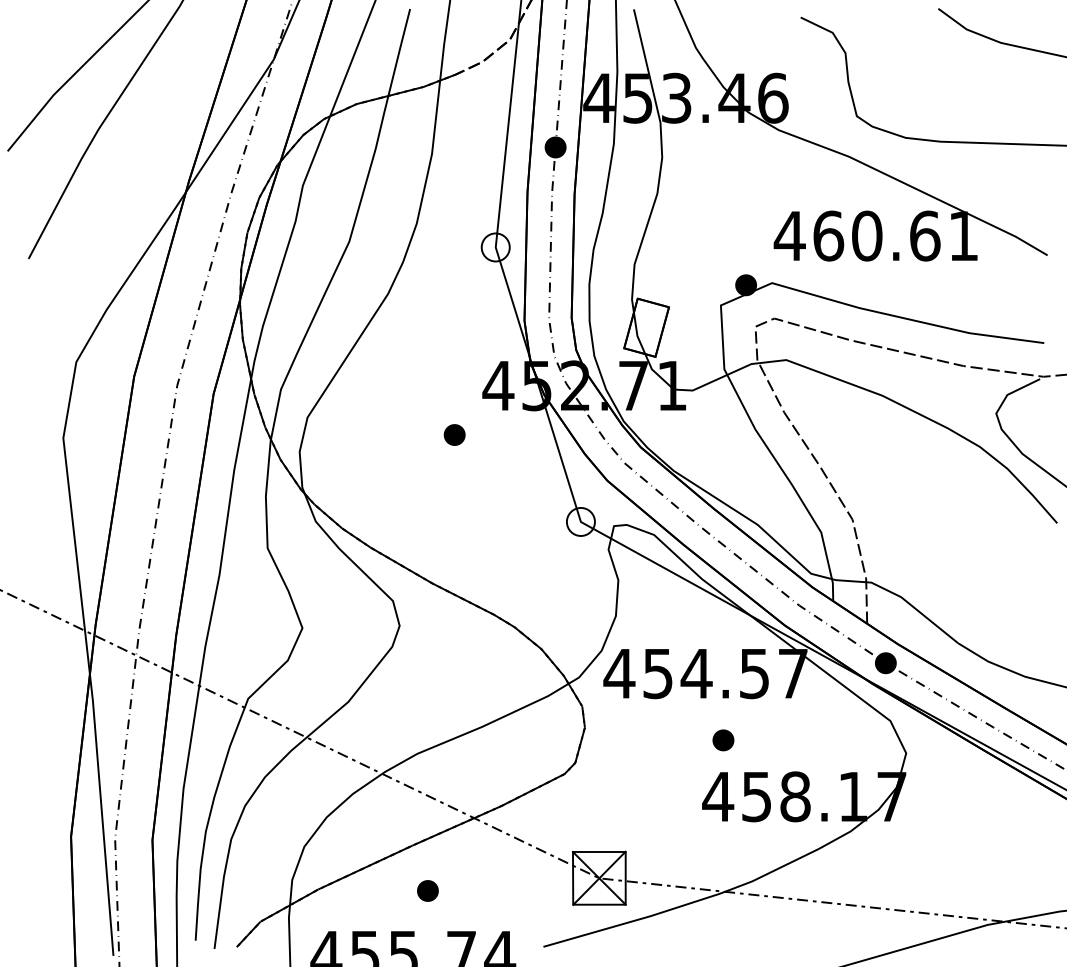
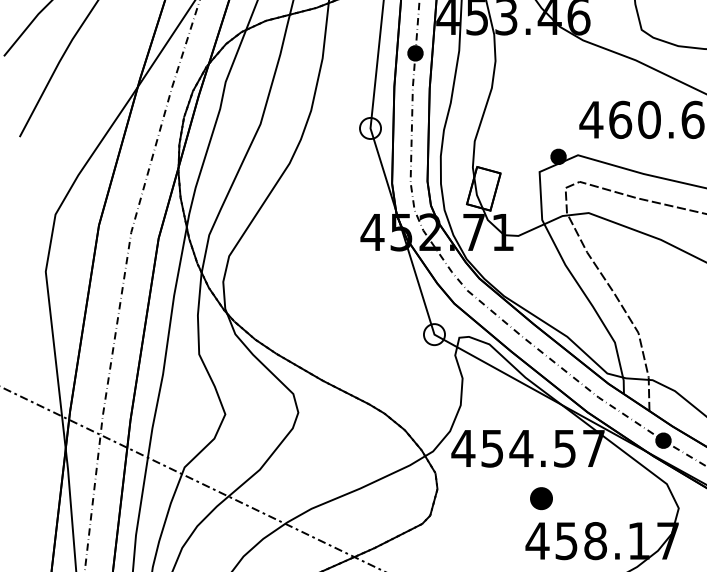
part: (454, 434) -> (339, 268), removed
part: (723, 740) -> (541, 498), size x1.4

